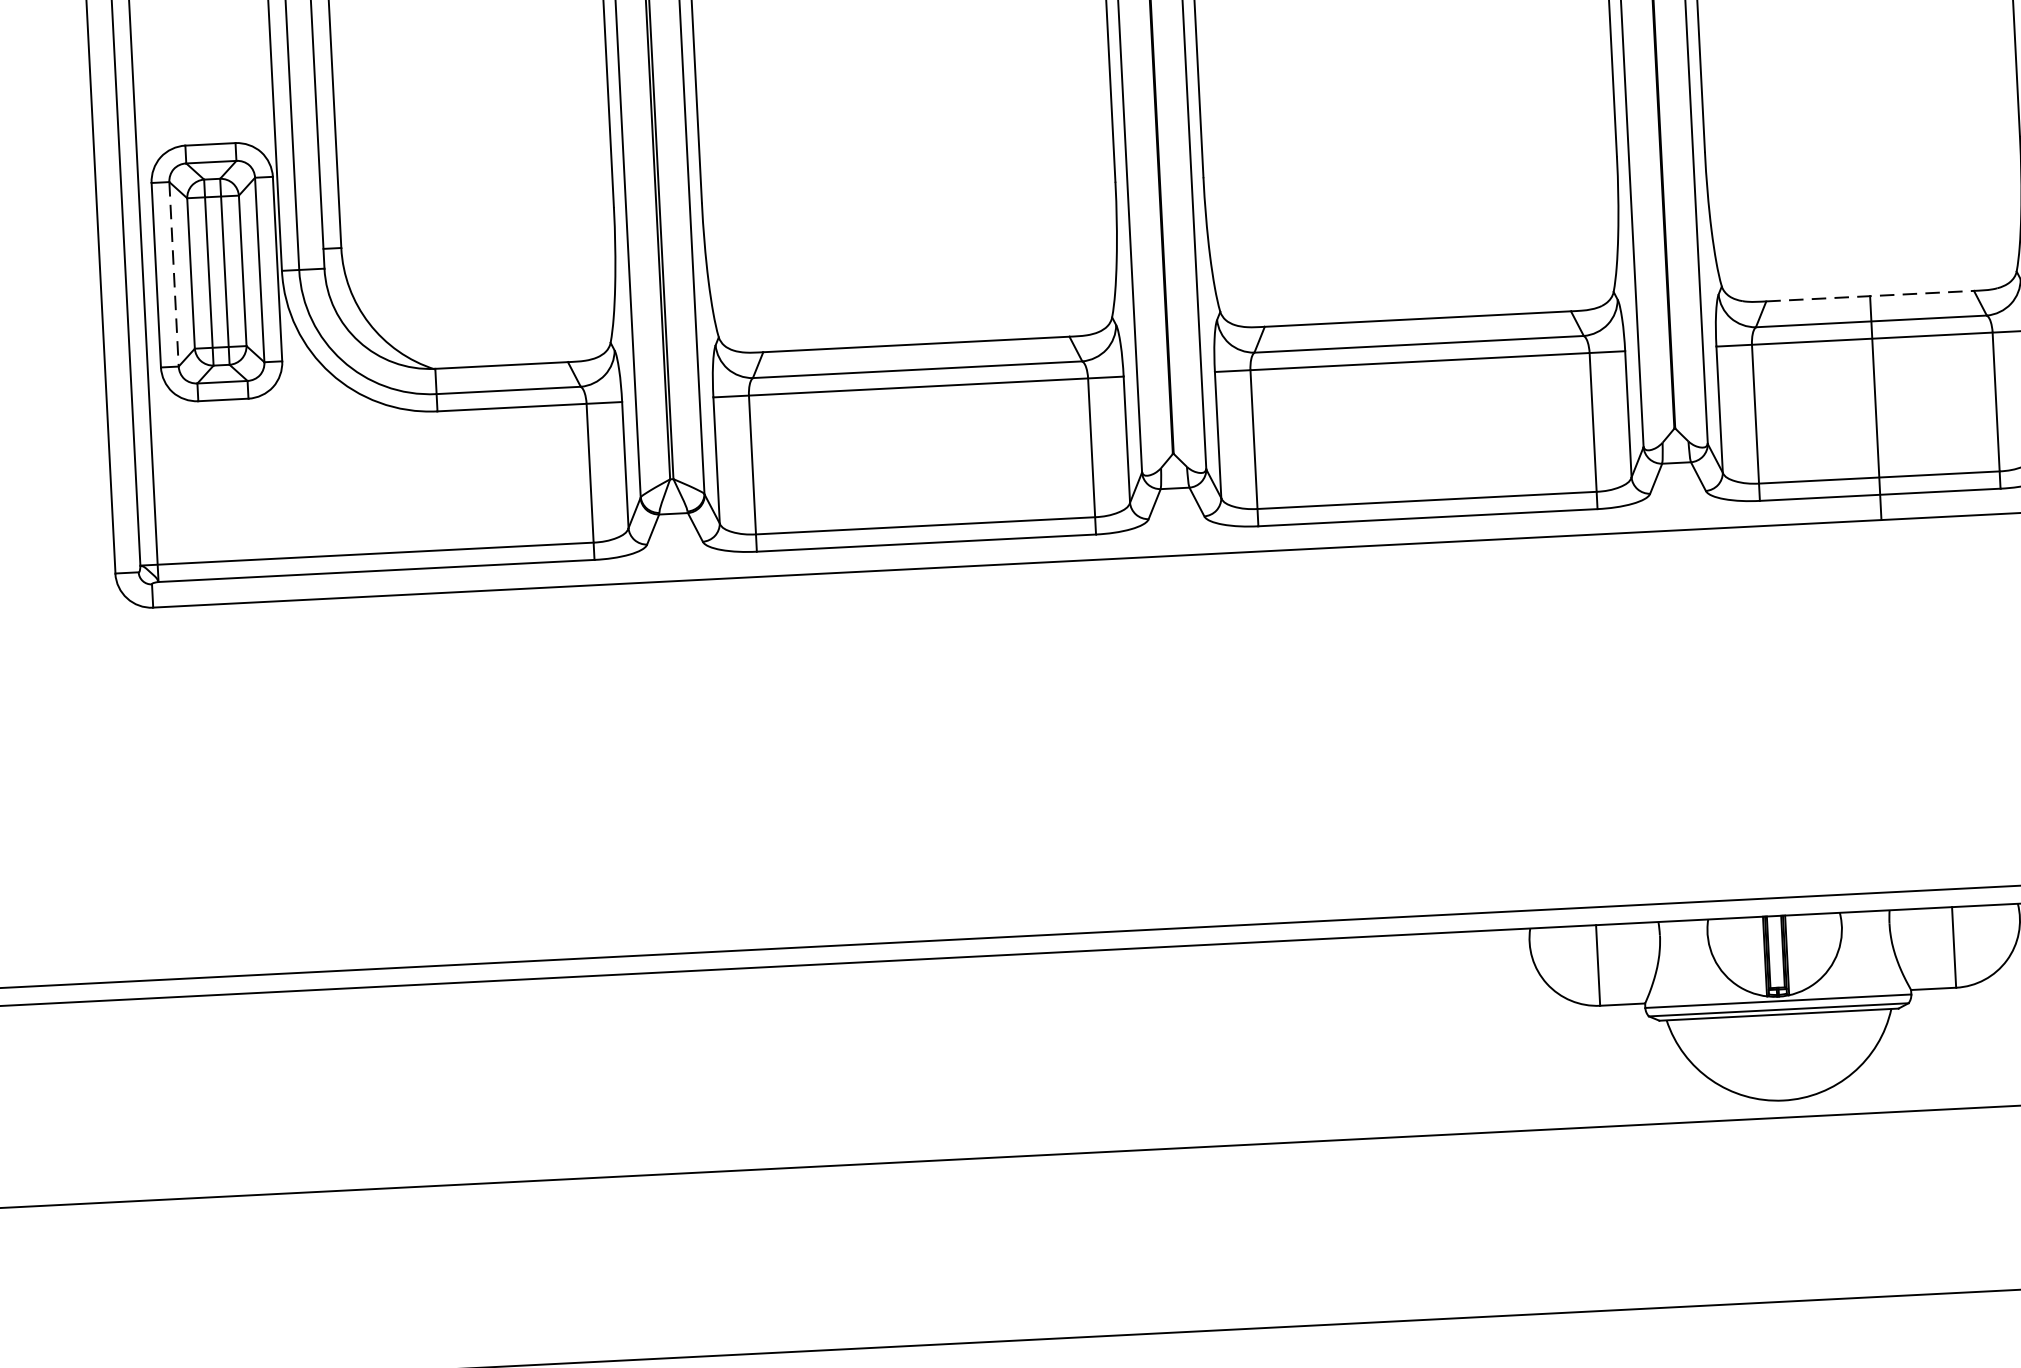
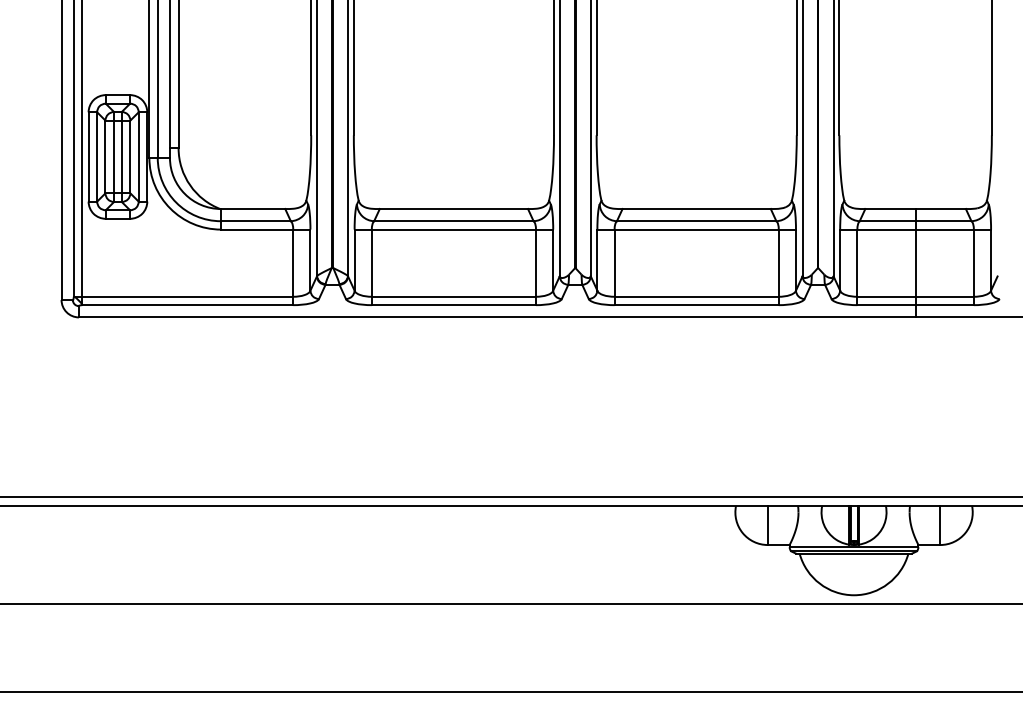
line: (174, 273) -> (97, 156), dashed -> solid
line: (1872, 297) -> (916, 209), dashed -> solid

